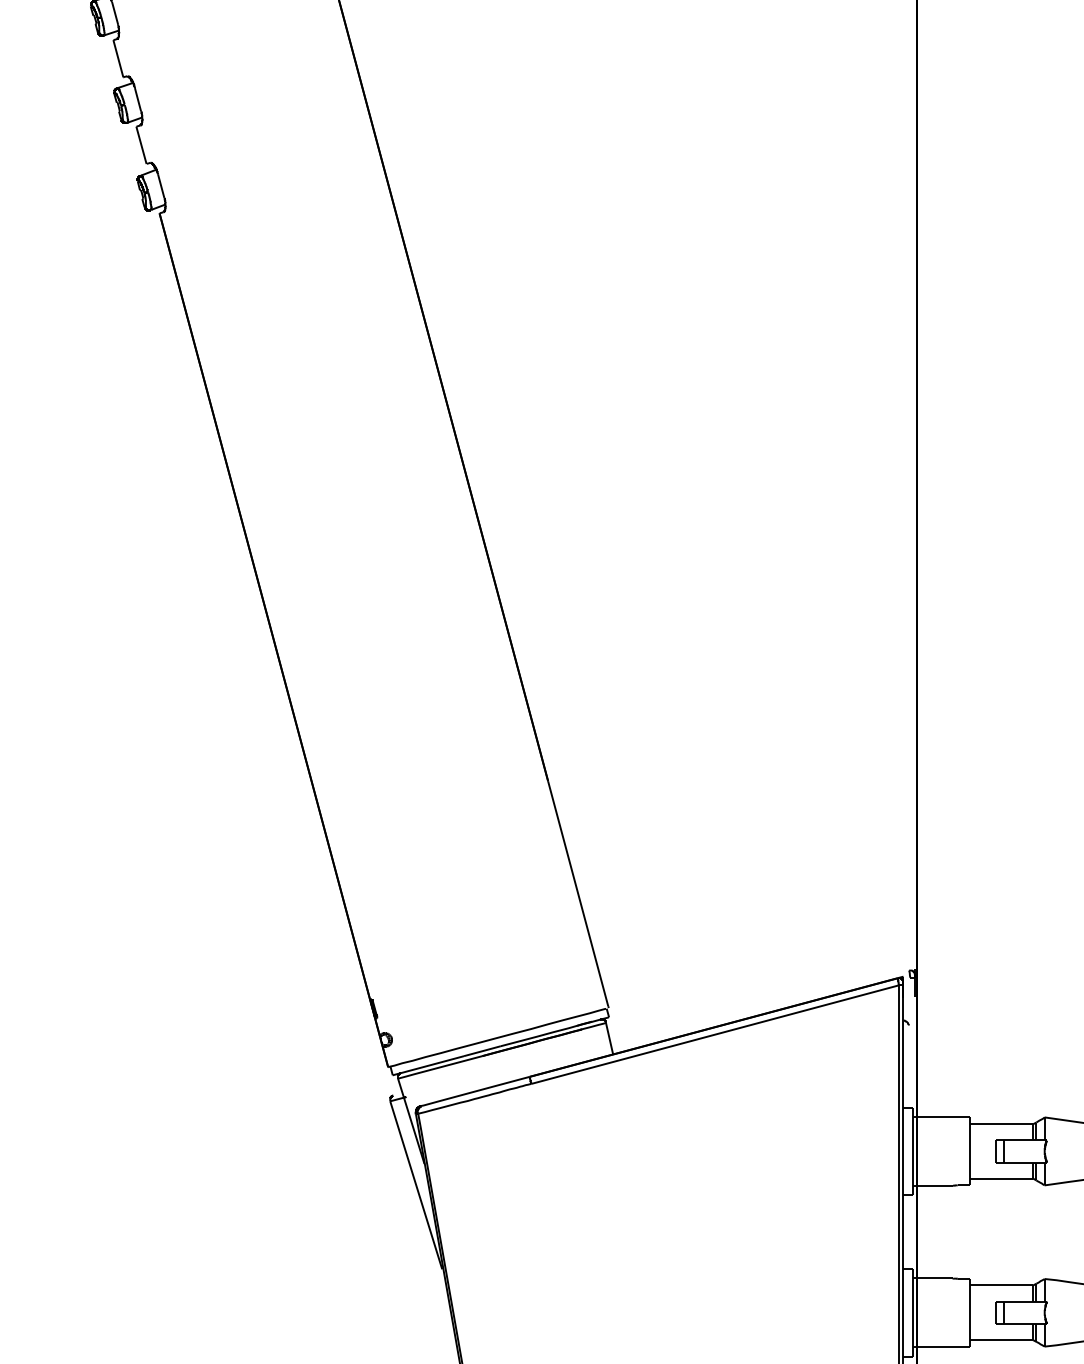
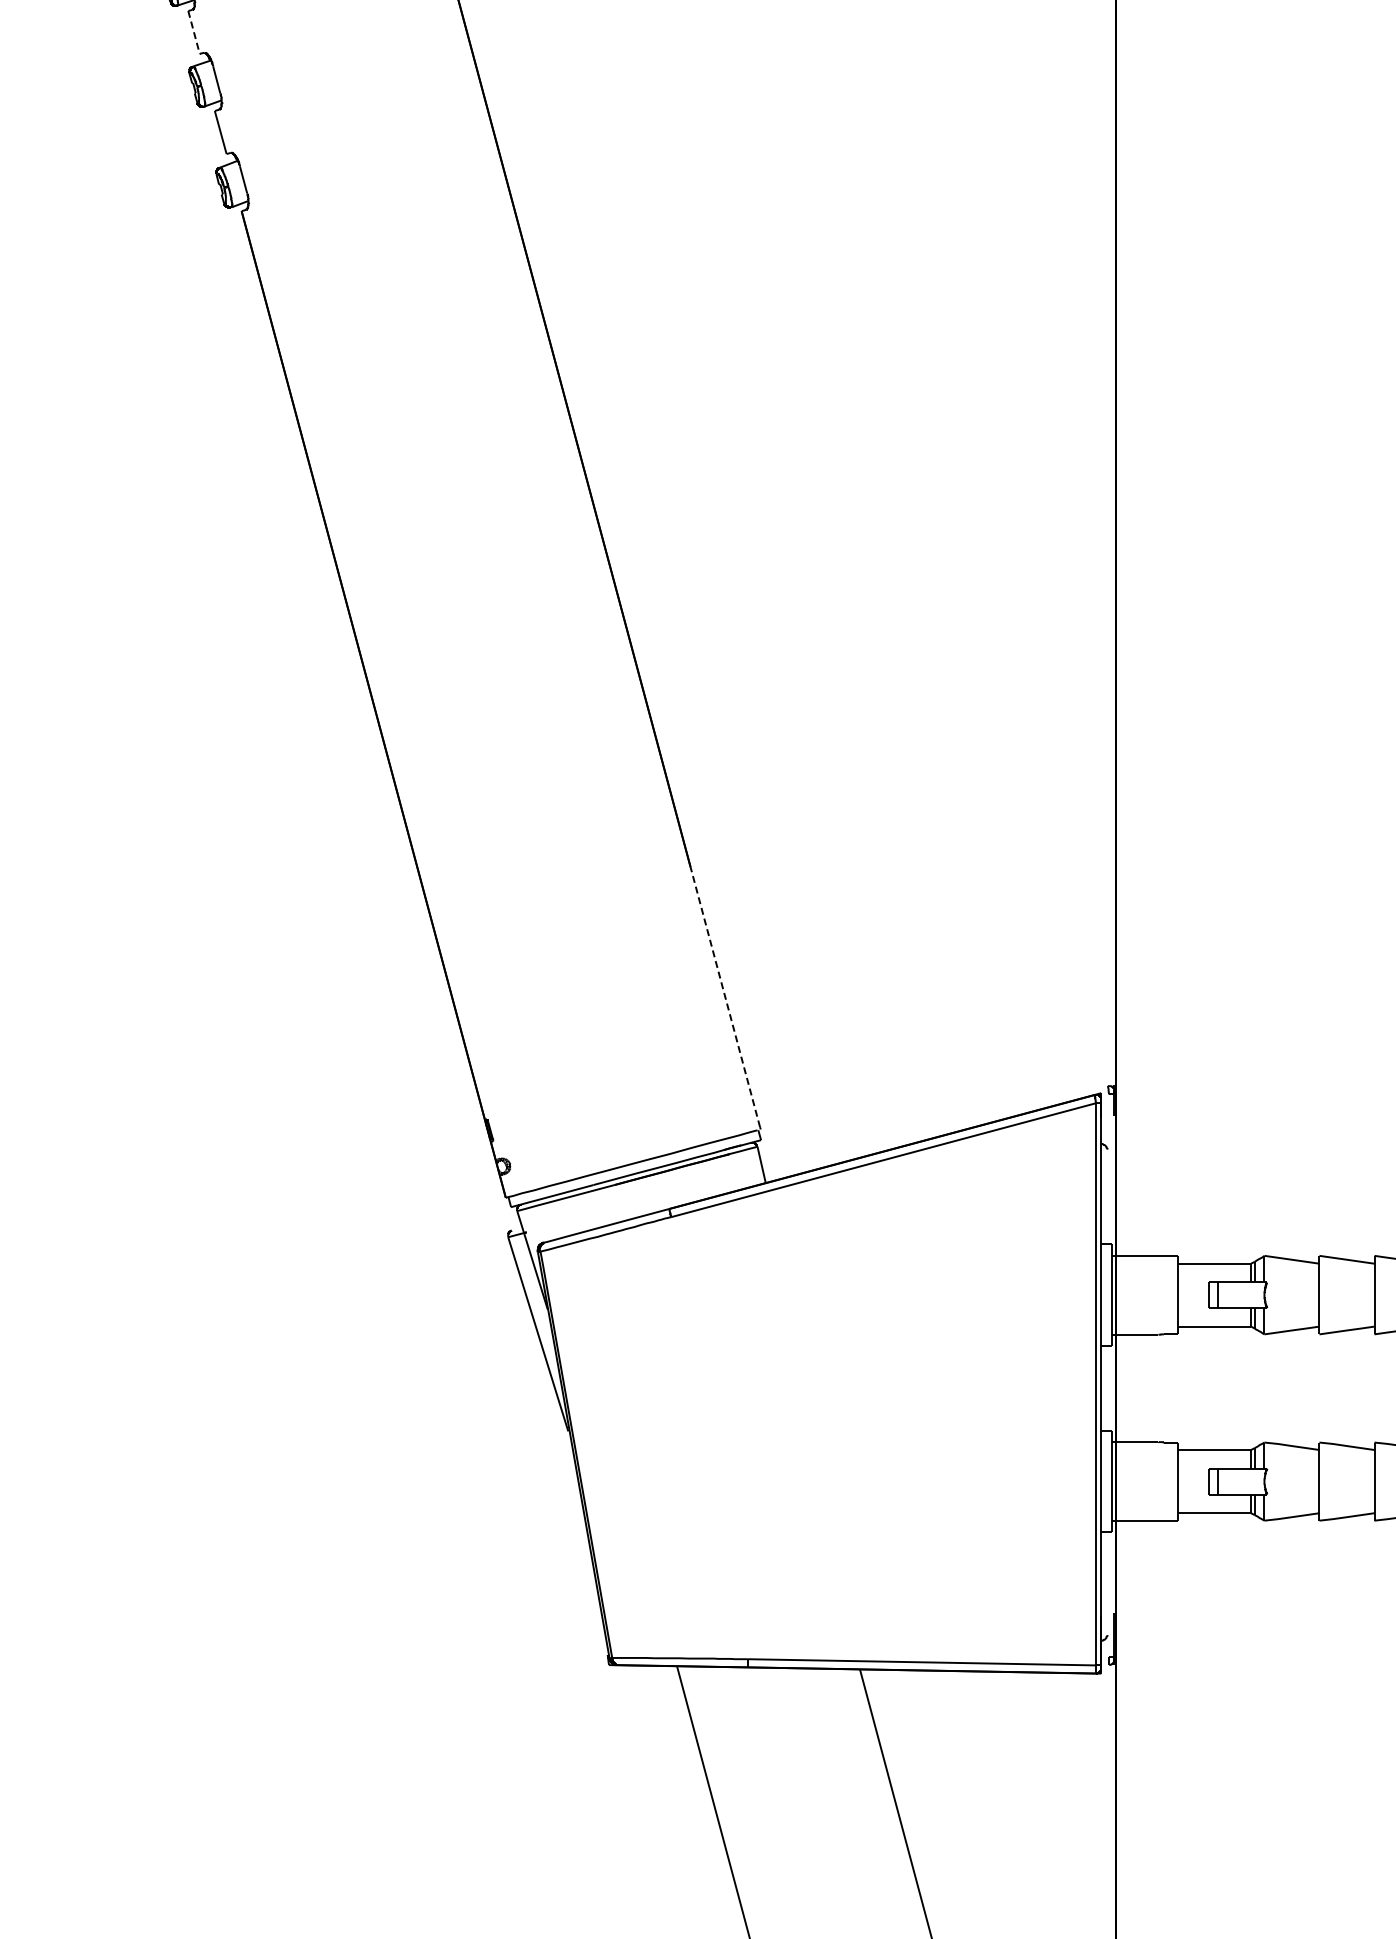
line: (118, 58) -> (194, 32), solid -> dashed
line: (578, 892) -> (725, 996), solid -> dashed

